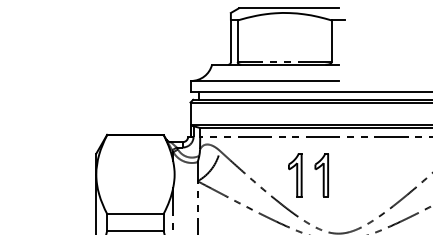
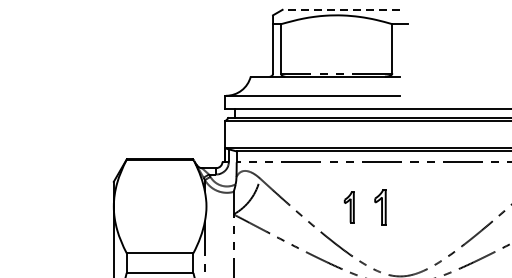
line: (288, 8) -> (341, 10), solid -> dashed
part: (295, 175) -> (349, 207), size x0.6
part: (321, 175) -> (380, 207), size x0.7

